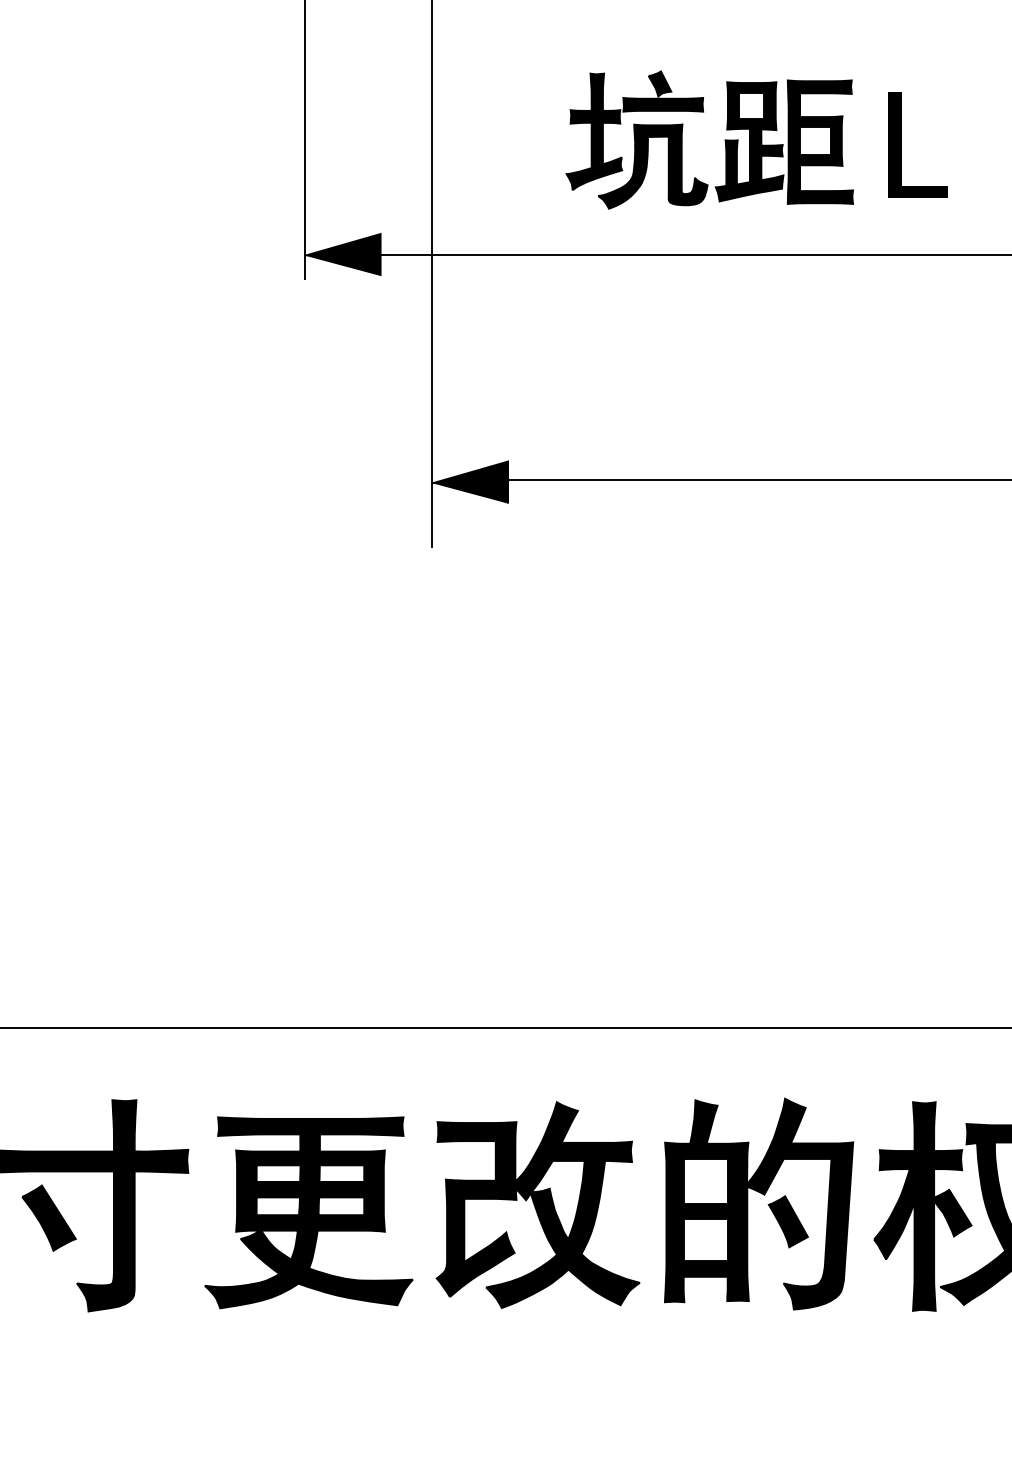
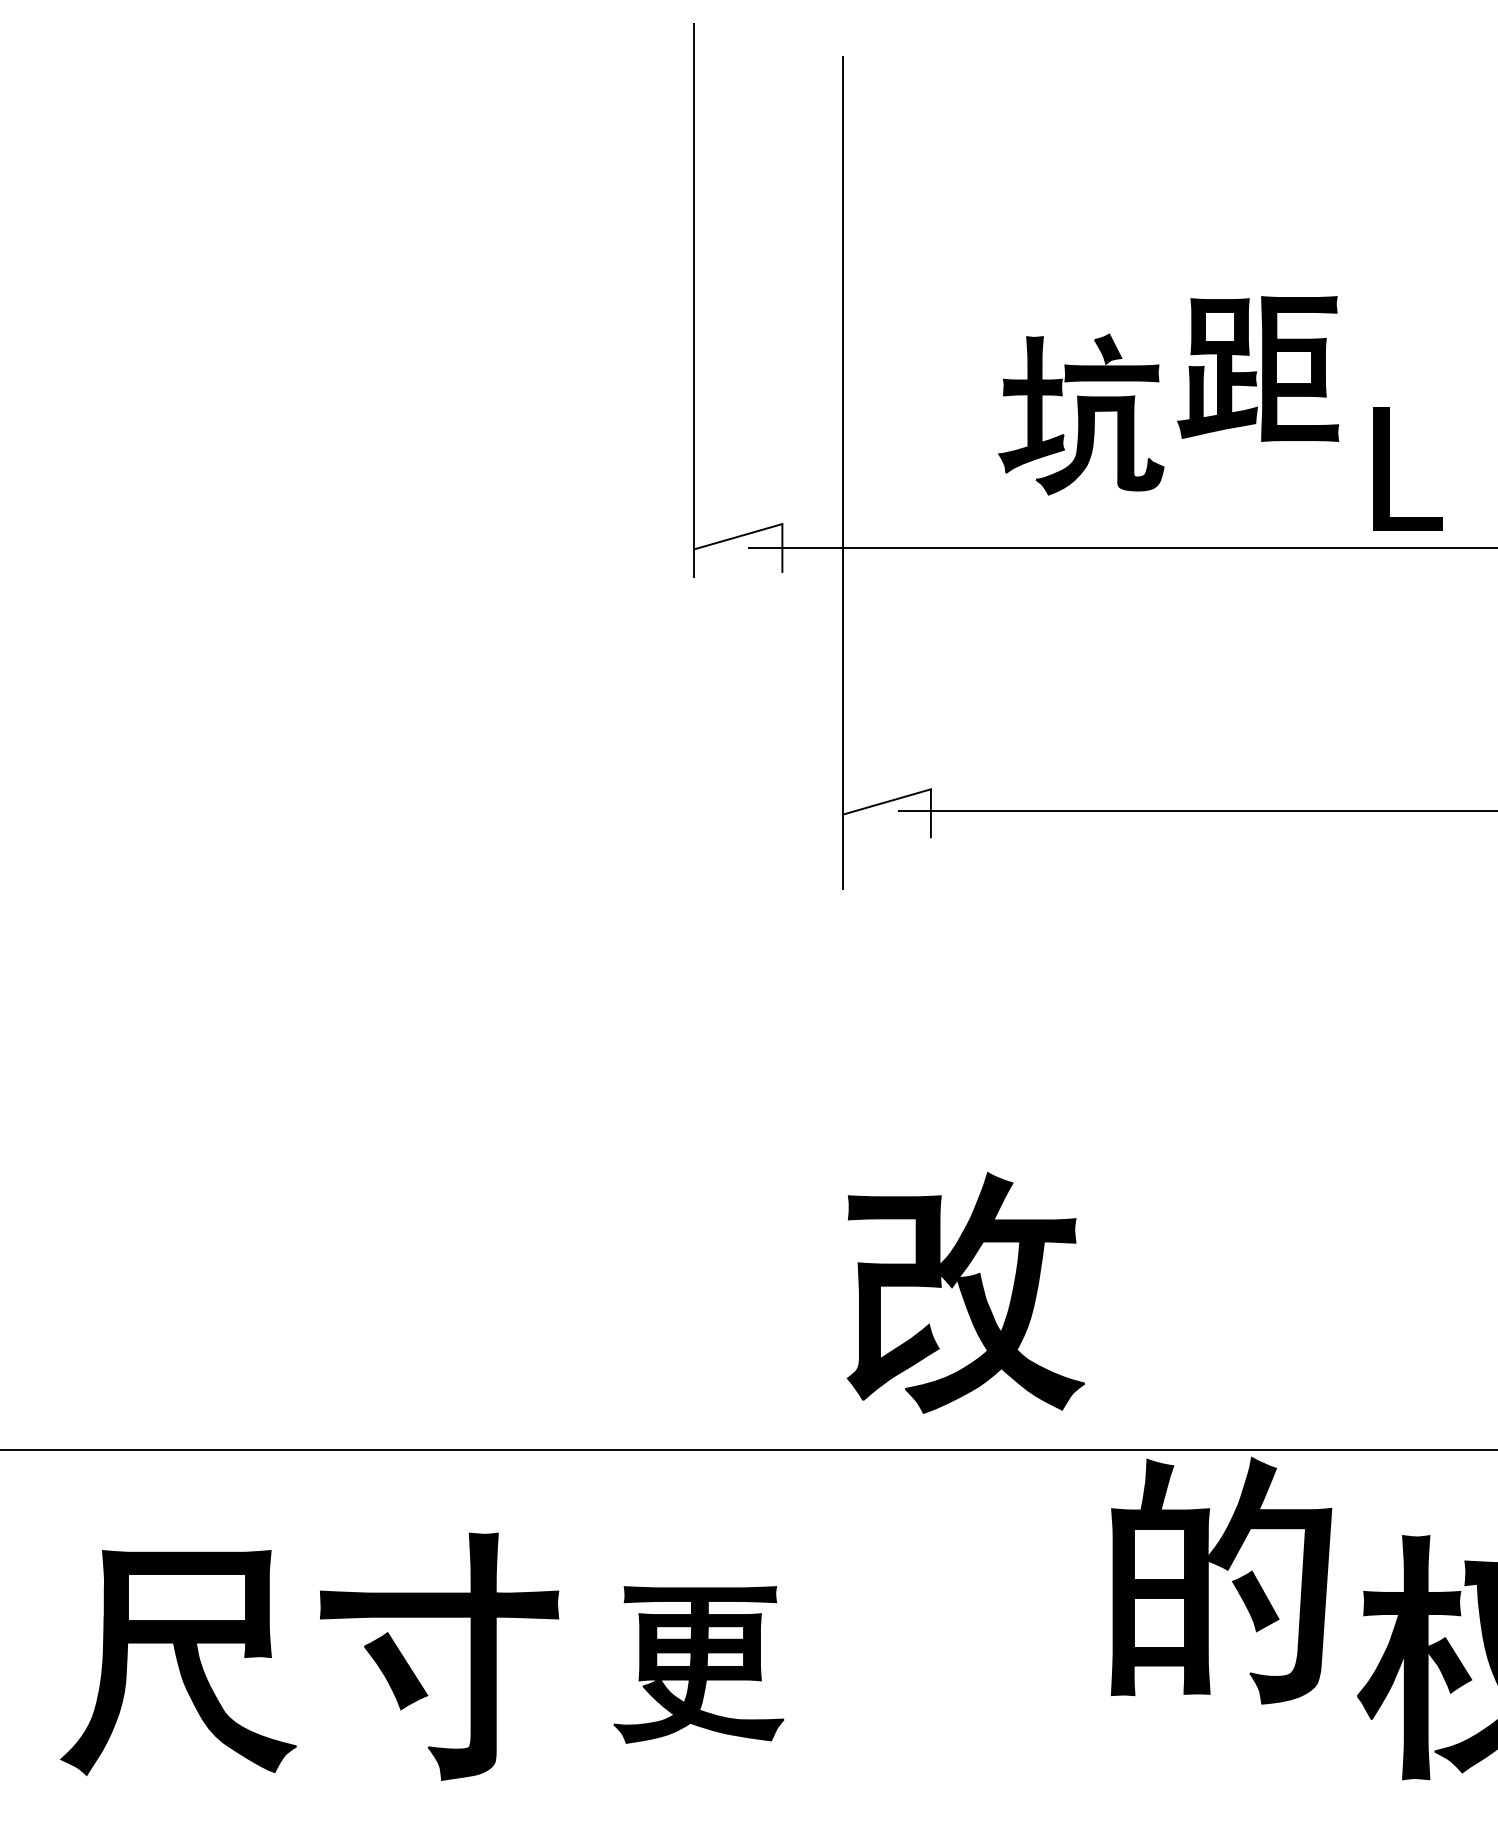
part: (784, 141) -> (1258, 368), moved
text: (916, 144) -> (1407, 468), moved
fill: (342, 255) -> (738, 548), removed
fill: (469, 482) -> (886, 813), removed
part: (768, 1203) -> (1232, 1580), moved
part: (537, 1204) -> (965, 1292), moved
part: (308, 1212) -> (698, 1664), size x0.7

